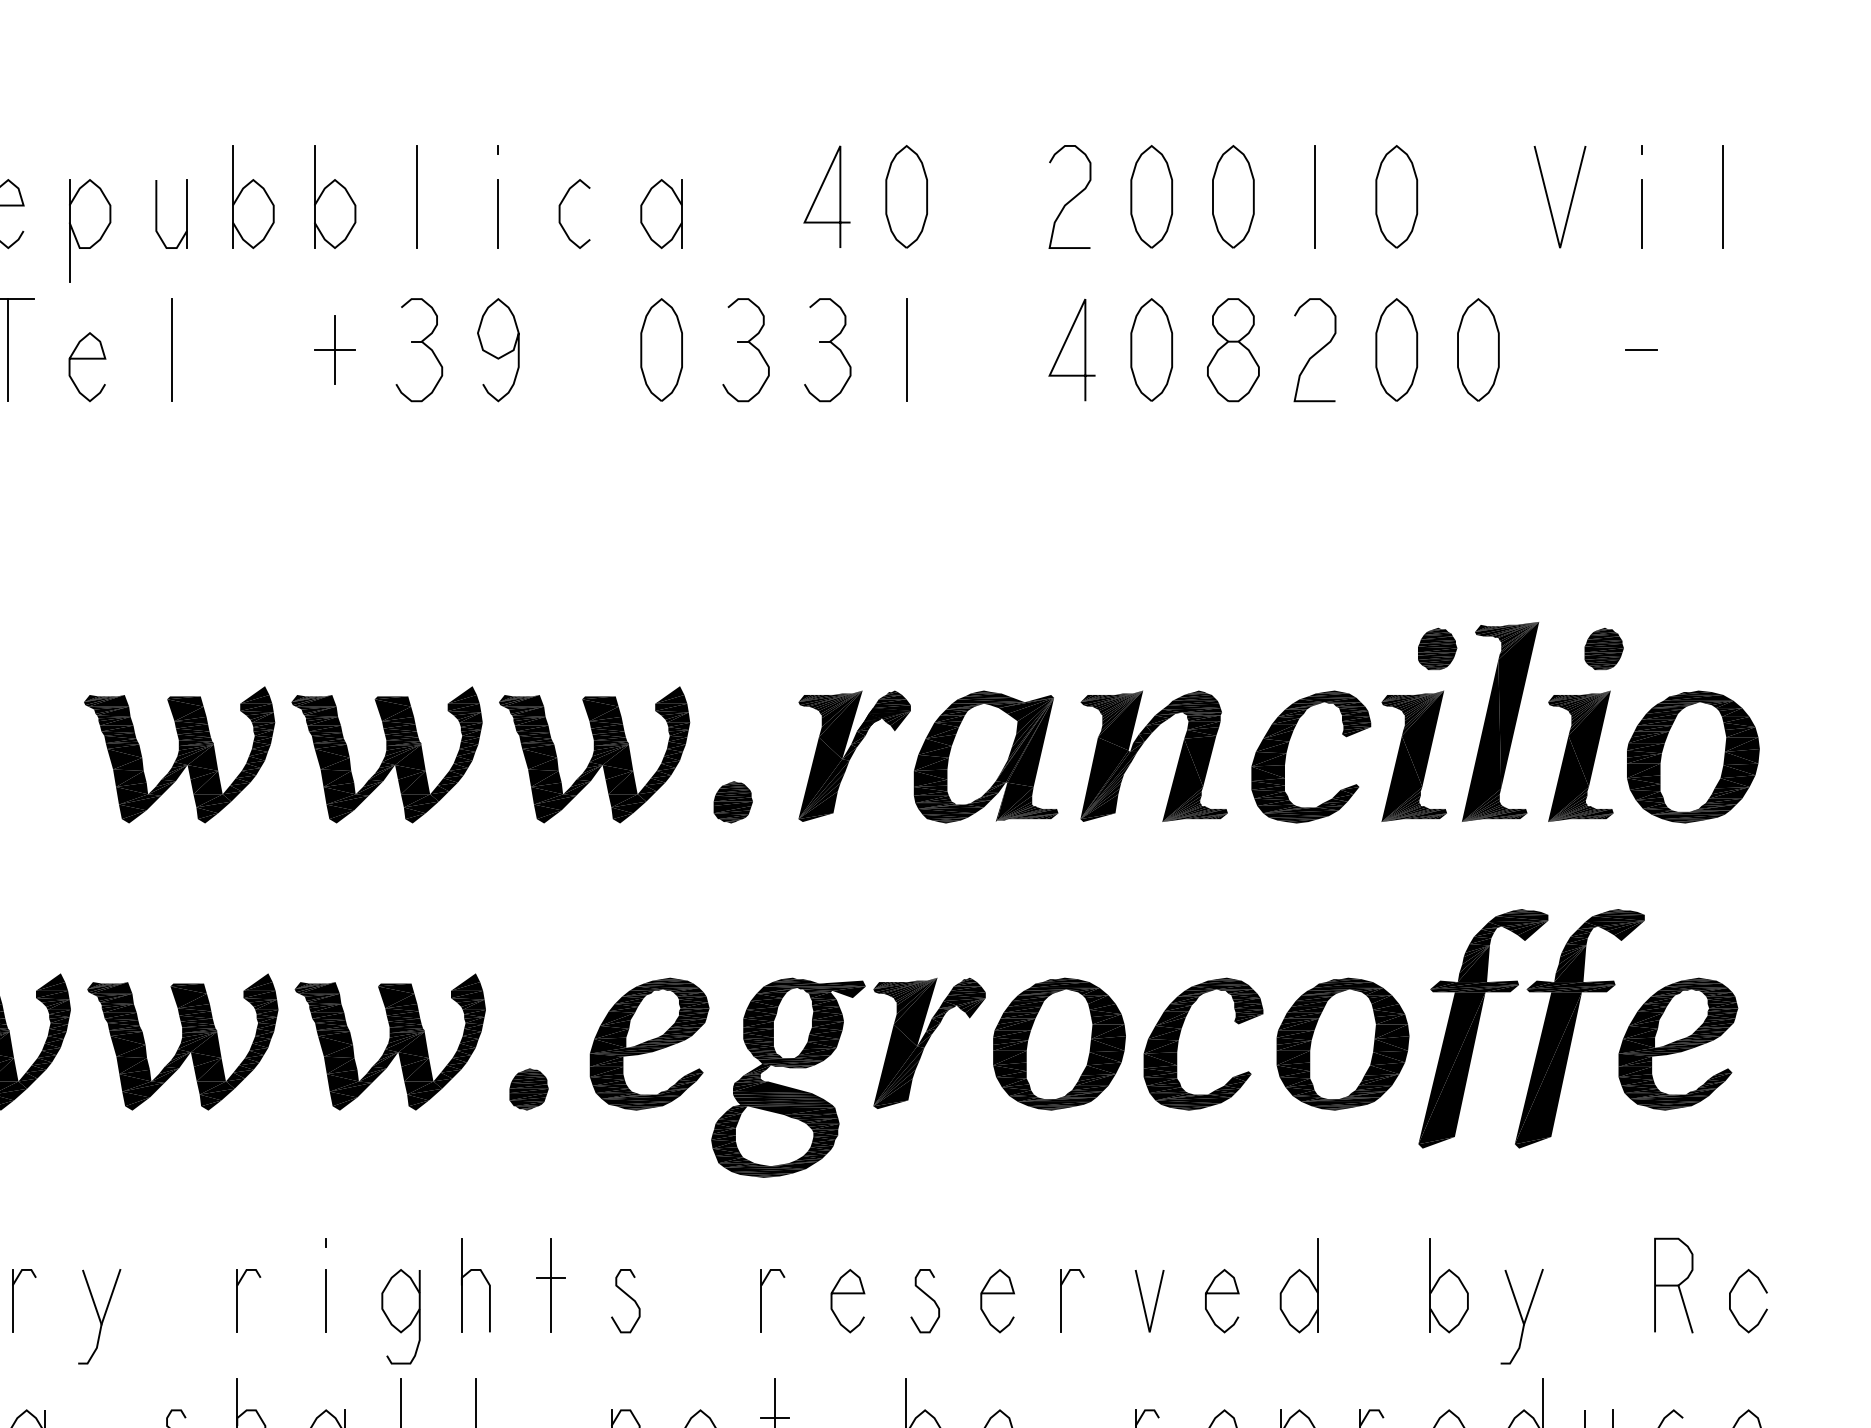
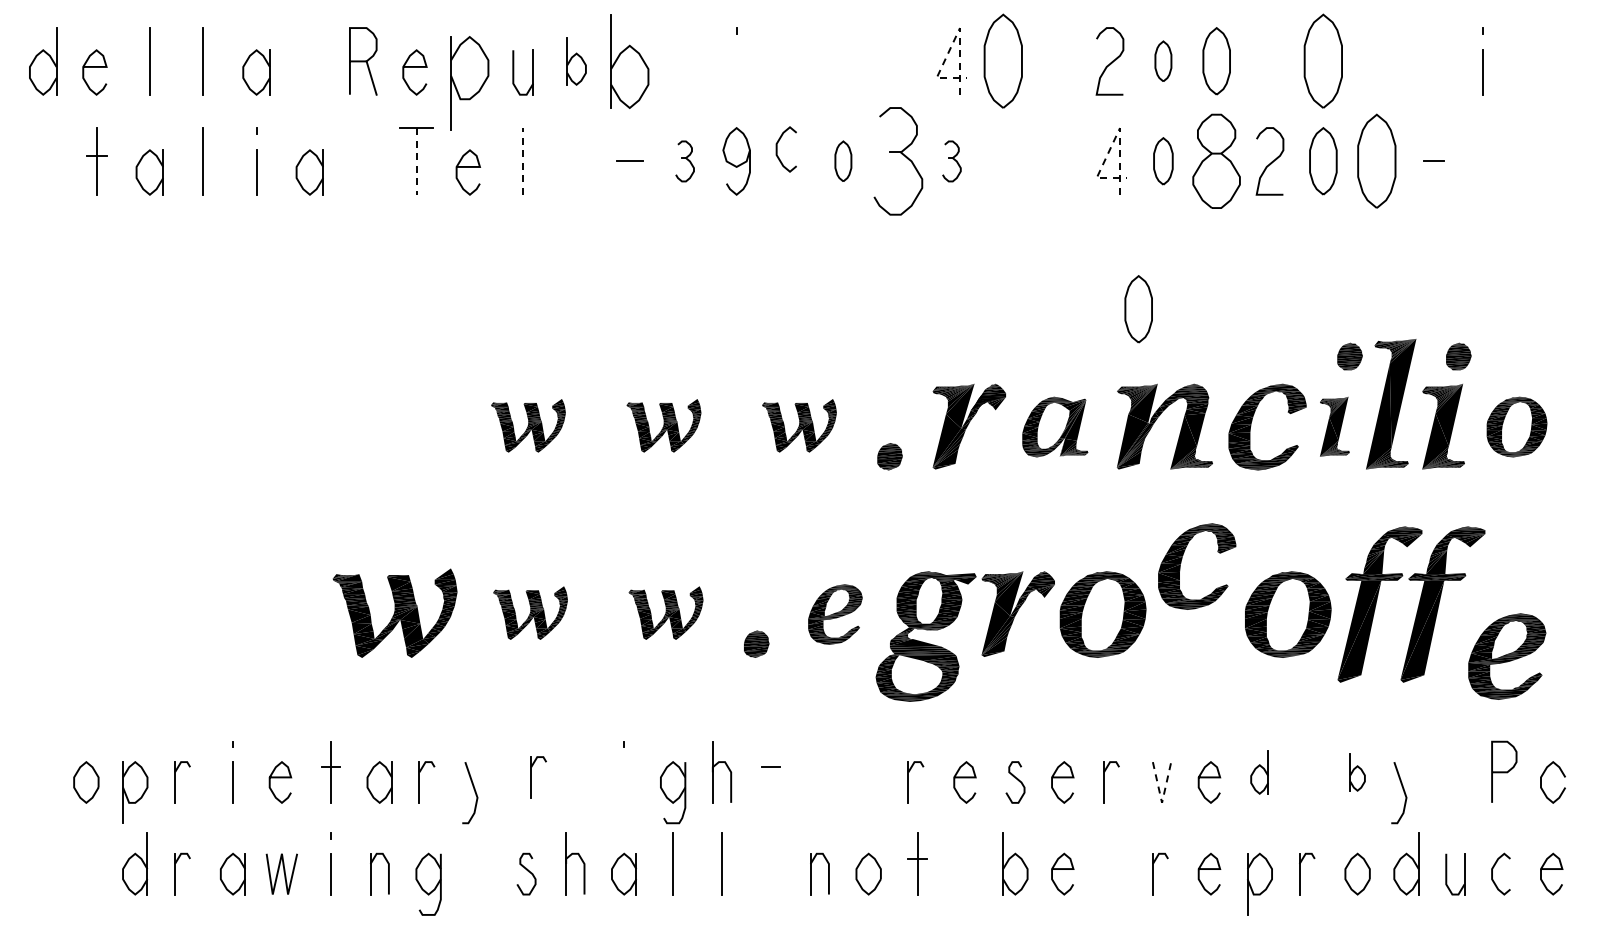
line: (833, 160) -> (955, 37), solid -> dashed
part: (253, 197) -> (576, 61), size x0.7
part: (335, 197) -> (630, 61), size x1.4
line: (416, 197) -> (683, 61), removed
part: (906, 197) -> (1003, 61), size x1.4
part: (1151, 197) -> (1163, 61), size x0.6
line: (1315, 197) -> (1270, 61), removed
part: (1396, 197) -> (1323, 61), size x1.4
line: (1723, 197) -> (1536, 61), removed
line: (1550, 200) -> (1423, 63), removed
line: (498, 214) -> (736, 72), removed
curve: (560, 214) -> (777, 149), moved
part: (661, 214) -> (843, 72), removed
part: (90, 230) -> (470, 83), size x1.4
line: (1078, 313) -> (1115, 137), solid -> dashed
line: (171, 348) -> (523, 160), solid -> dashed
line: (1640, 348) -> (1433, 160), moved
line: (8, 350) -> (416, 161), solid -> dashed
line: (334, 350) -> (629, 161), removed
part: (418, 350) -> (684, 161), size x0.6
part: (661, 350) -> (843, 161), size x0.6
part: (746, 350) -> (898, 161), size x1.6
part: (827, 350) -> (951, 161), size x0.6
line: (906, 350) -> (1003, 161), removed
part: (1151, 350) -> (1163, 161), size x0.7
part: (1233, 350) -> (1216, 161), size x1.4
part: (1478, 350) -> (1376, 161), size x1.4
part: (1113, 576) -> (1138, 309), added
part: (179, 754) -> (528, 425), size x0.6
part: (386, 754) -> (663, 425), size x0.6
part: (594, 754) -> (799, 425), size x0.6
part: (986, 756) -> (1055, 426), size x0.7
part: (1413, 756) -> (1334, 426), size x0.7
part: (1692, 756) -> (1516, 426), size x0.7
part: (1179, 1039) -> (1181, 563), moved
part: (182, 1040) -> (530, 612), size x0.6
part: (389, 1040) -> (665, 612), size x0.6
part: (649, 1043) -> (835, 614), size x0.7
part: (1678, 1043) -> (1507, 656), moved
line: (550, 1284) -> (770, 771), removed
part: (1298, 1285) -> (1259, 772), size x0.7
part: (1448, 1285) -> (1357, 772), size x0.6
line: (110, 1296) -> (483, 779), removed
line: (1533, 1296) -> (1412, 779), removed
curve: (628, 1298) -> (821, 780), removed
part: (237, 1301) -> (531, 777), moved
line: (326, 1301) -> (624, 782), removed
line: (1684, 1308) -> (1511, 787), removed
line: (1150, 1331) -> (1162, 802), solid -> dashed

